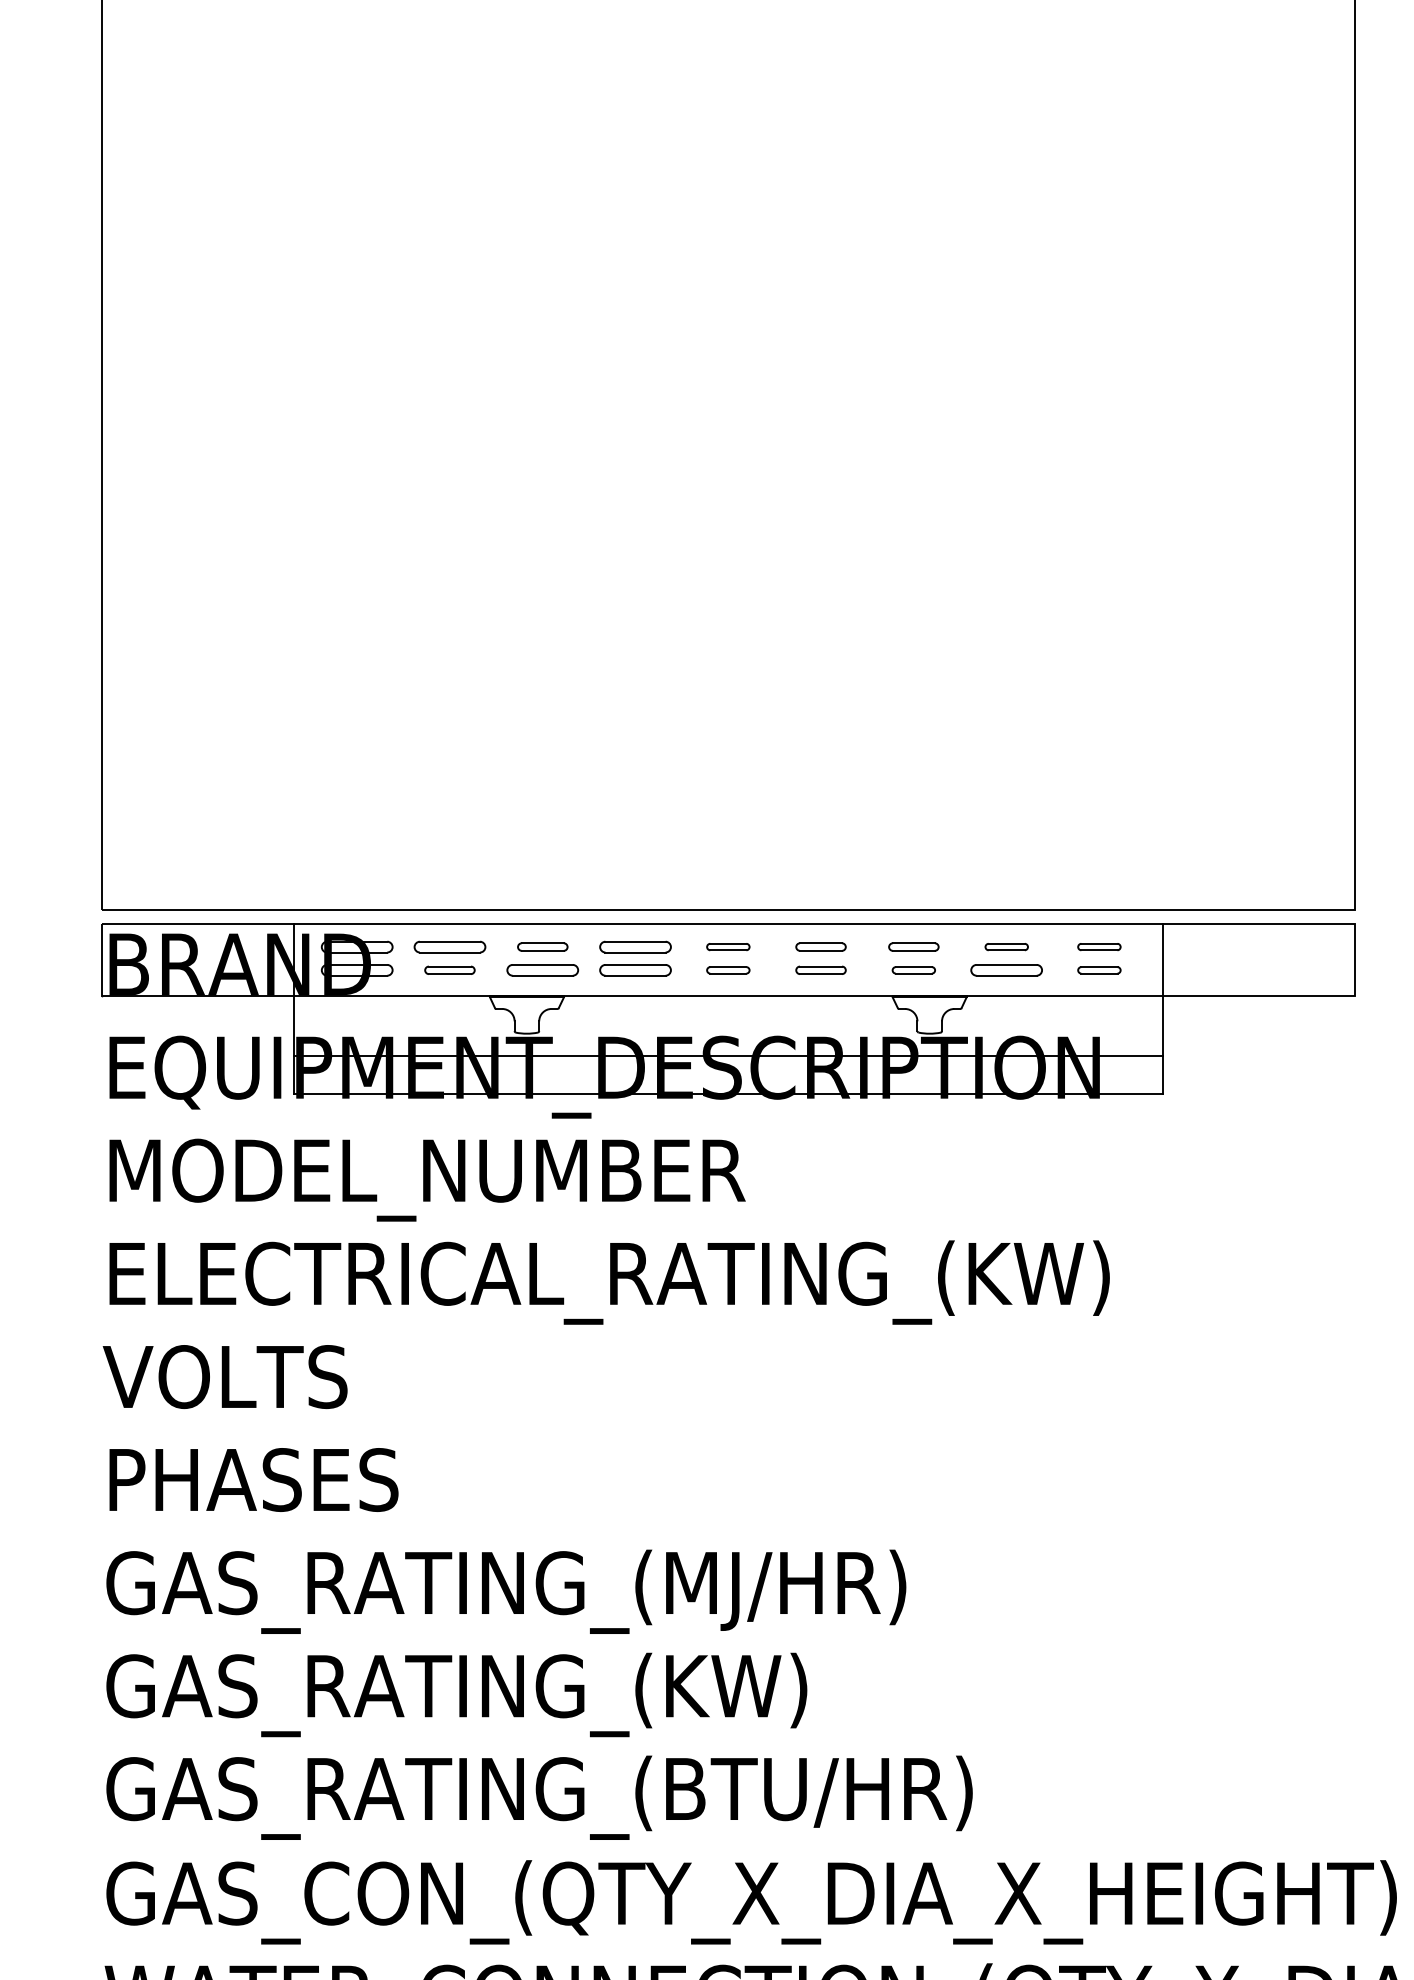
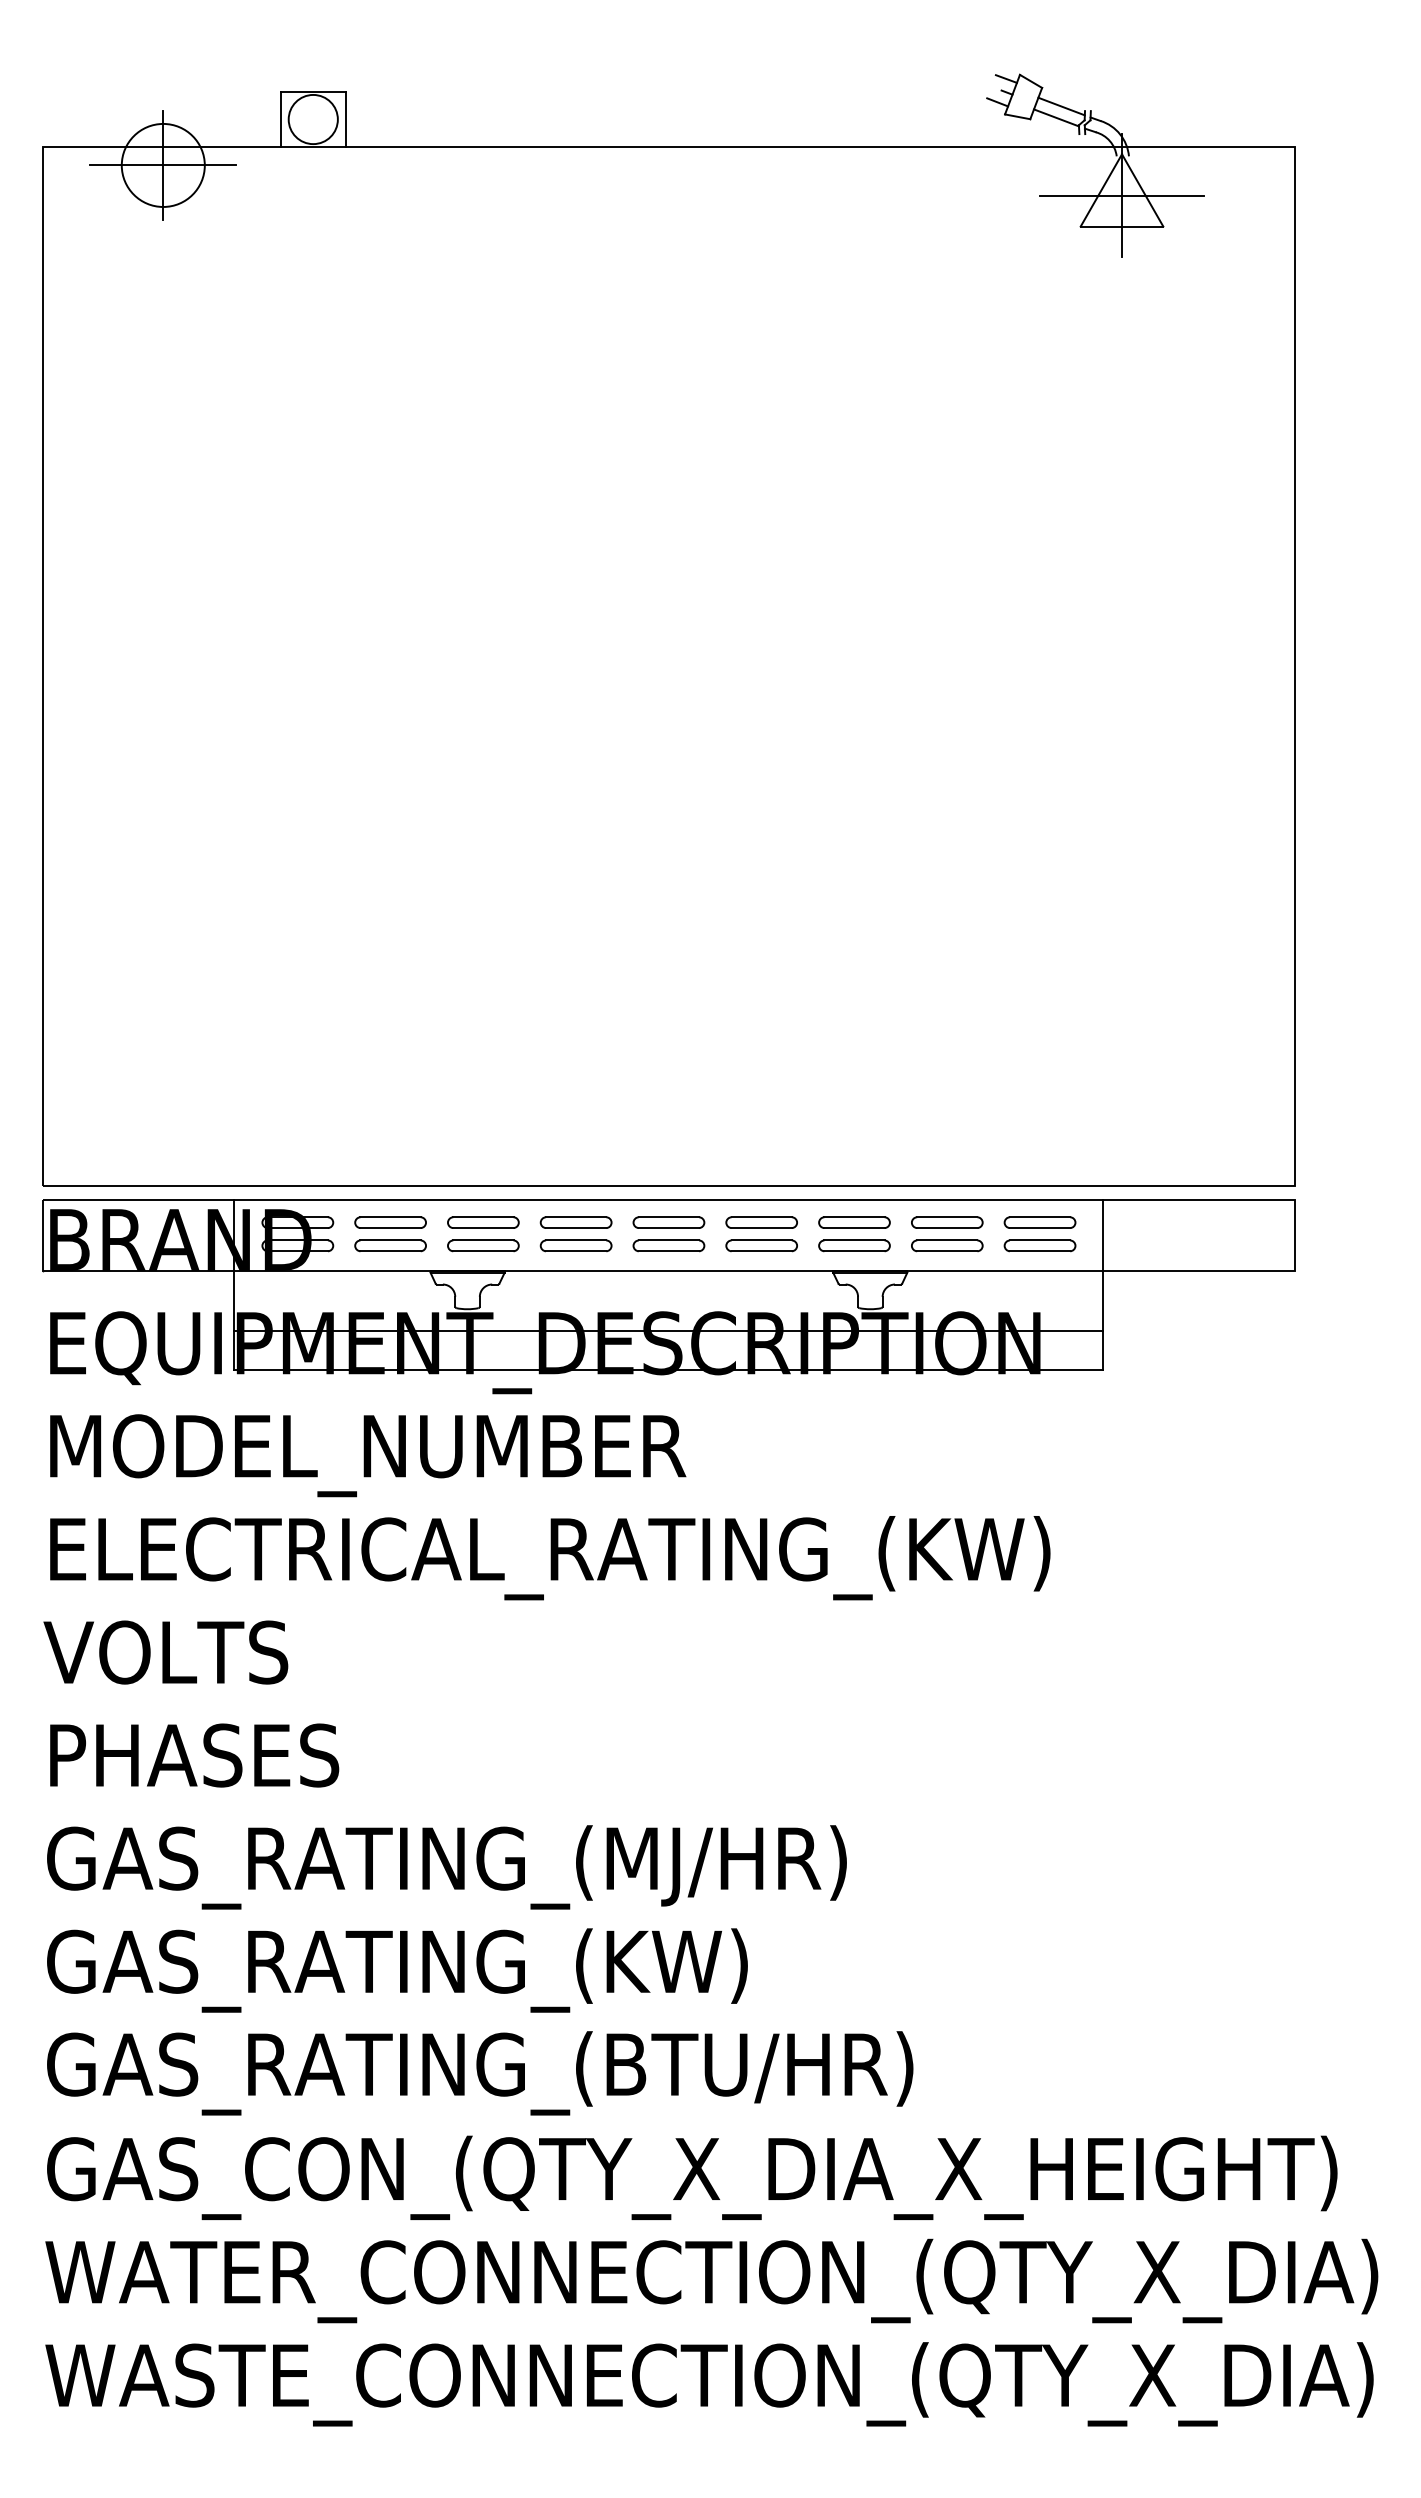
part: (542, 946) -> (483, 1222), size x1.43
part: (727, 946) -> (668, 1222), size x1.67
part: (820, 946) -> (761, 1222), size x1.43
part: (913, 946) -> (854, 1222), size x1.43
part: (1006, 946) -> (947, 1222), size x1.67
part: (1098, 946) -> (1039, 1222), size x1.67
part: (449, 969) -> (390, 1245), size x1.43
part: (727, 969) -> (668, 1245), size x1.67
part: (820, 969) -> (761, 1245), size x1.43
part: (913, 969) -> (854, 1245), size x1.67
part: (1098, 969) -> (1039, 1245), size x1.67

